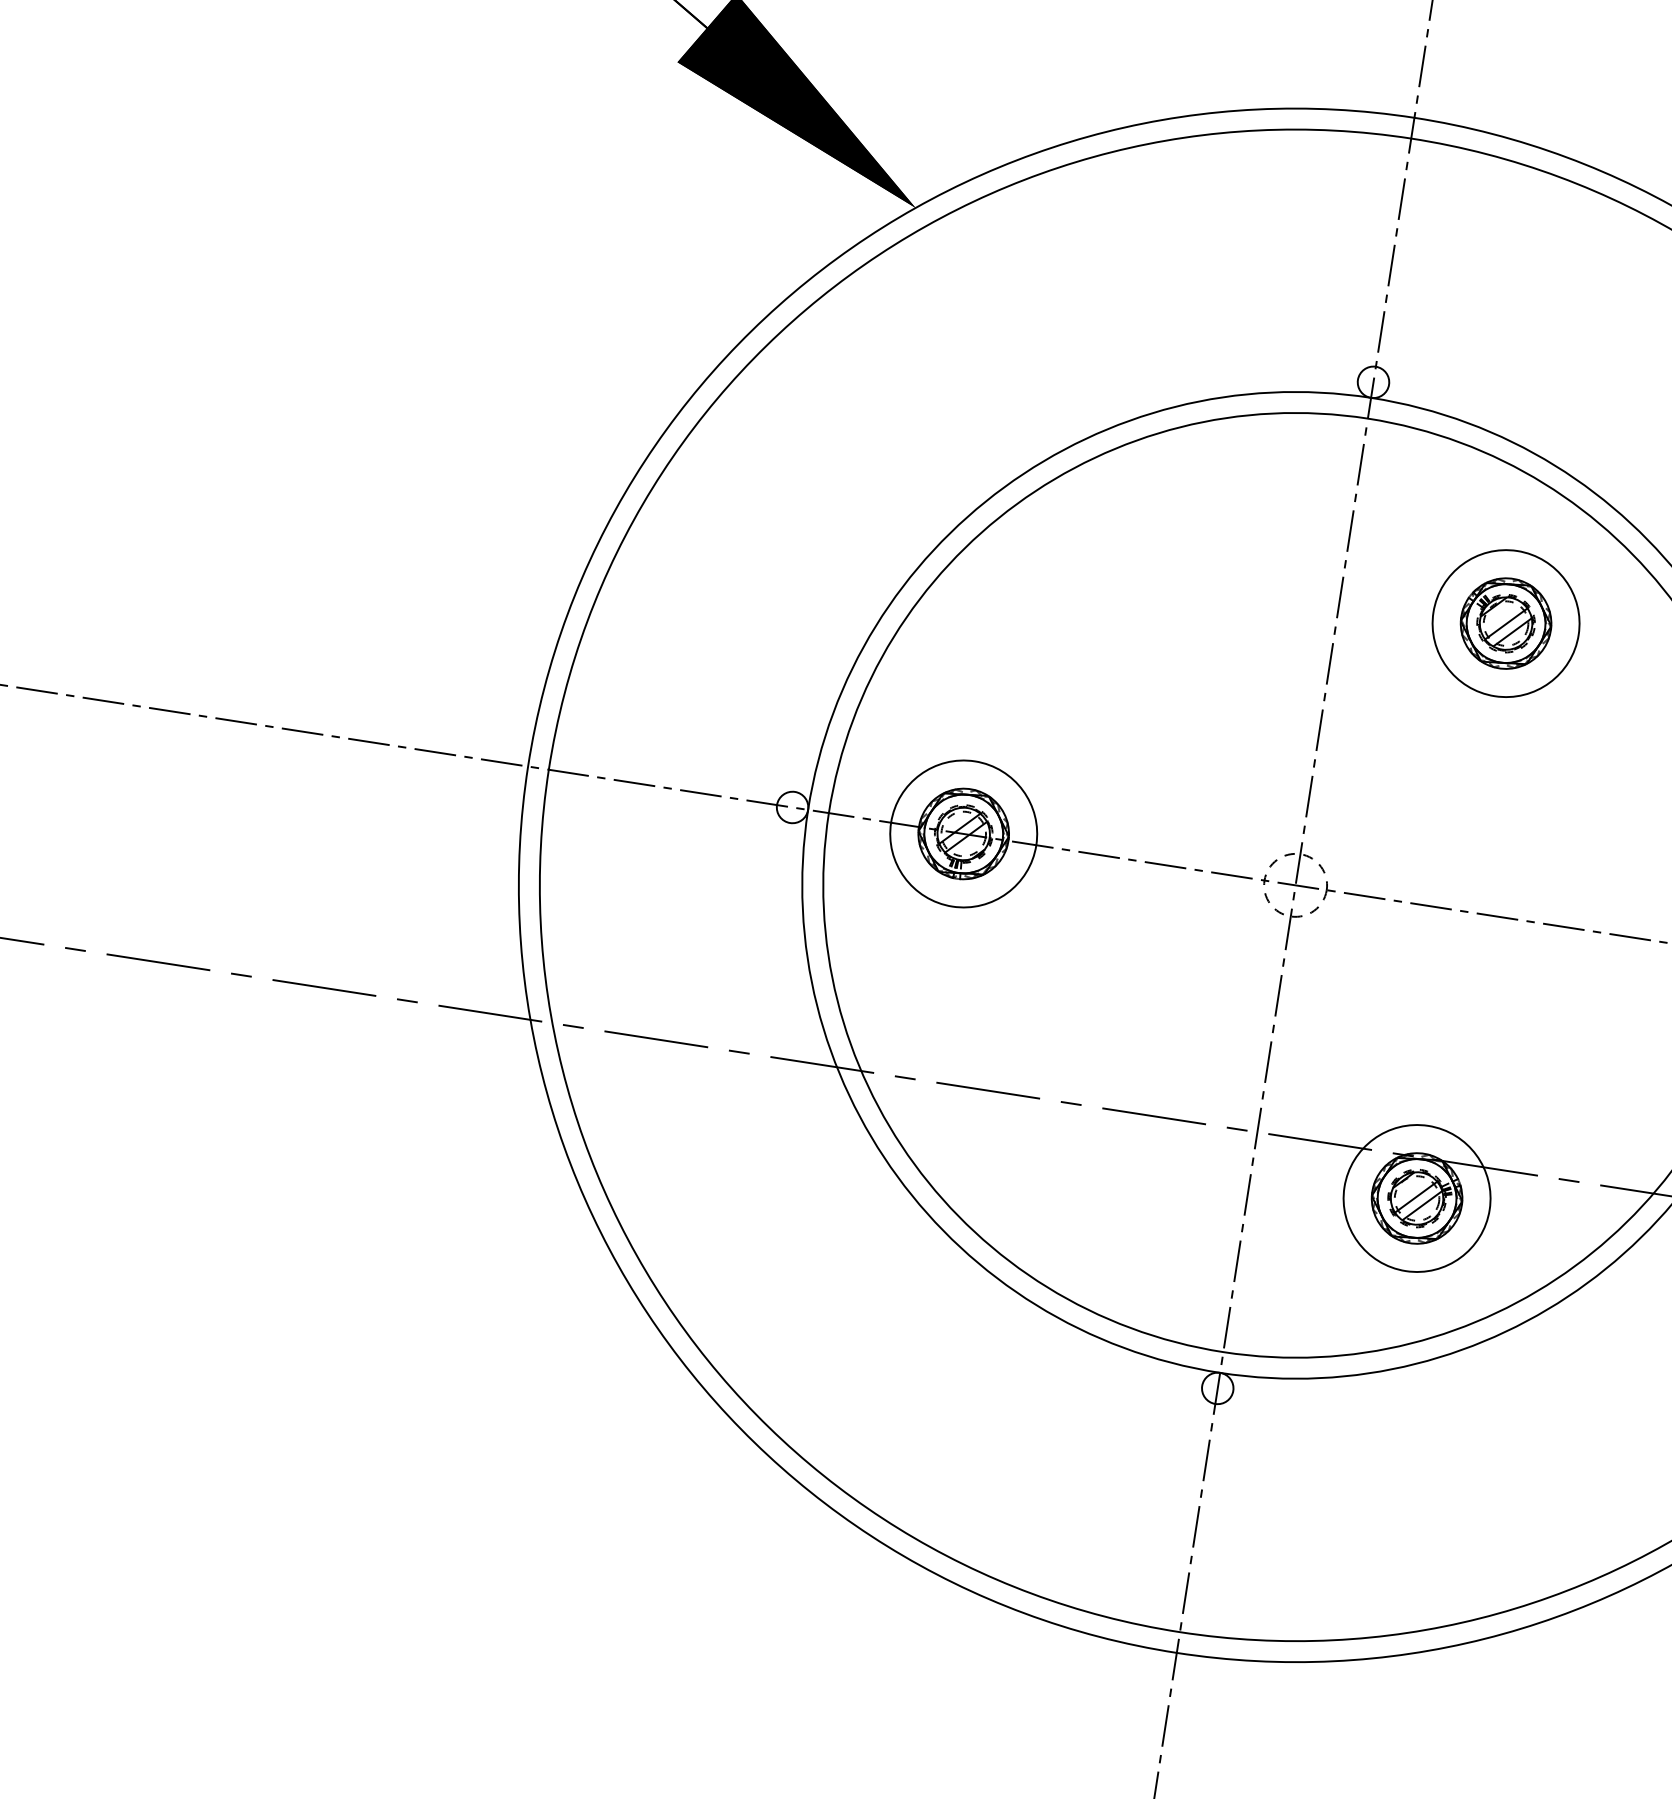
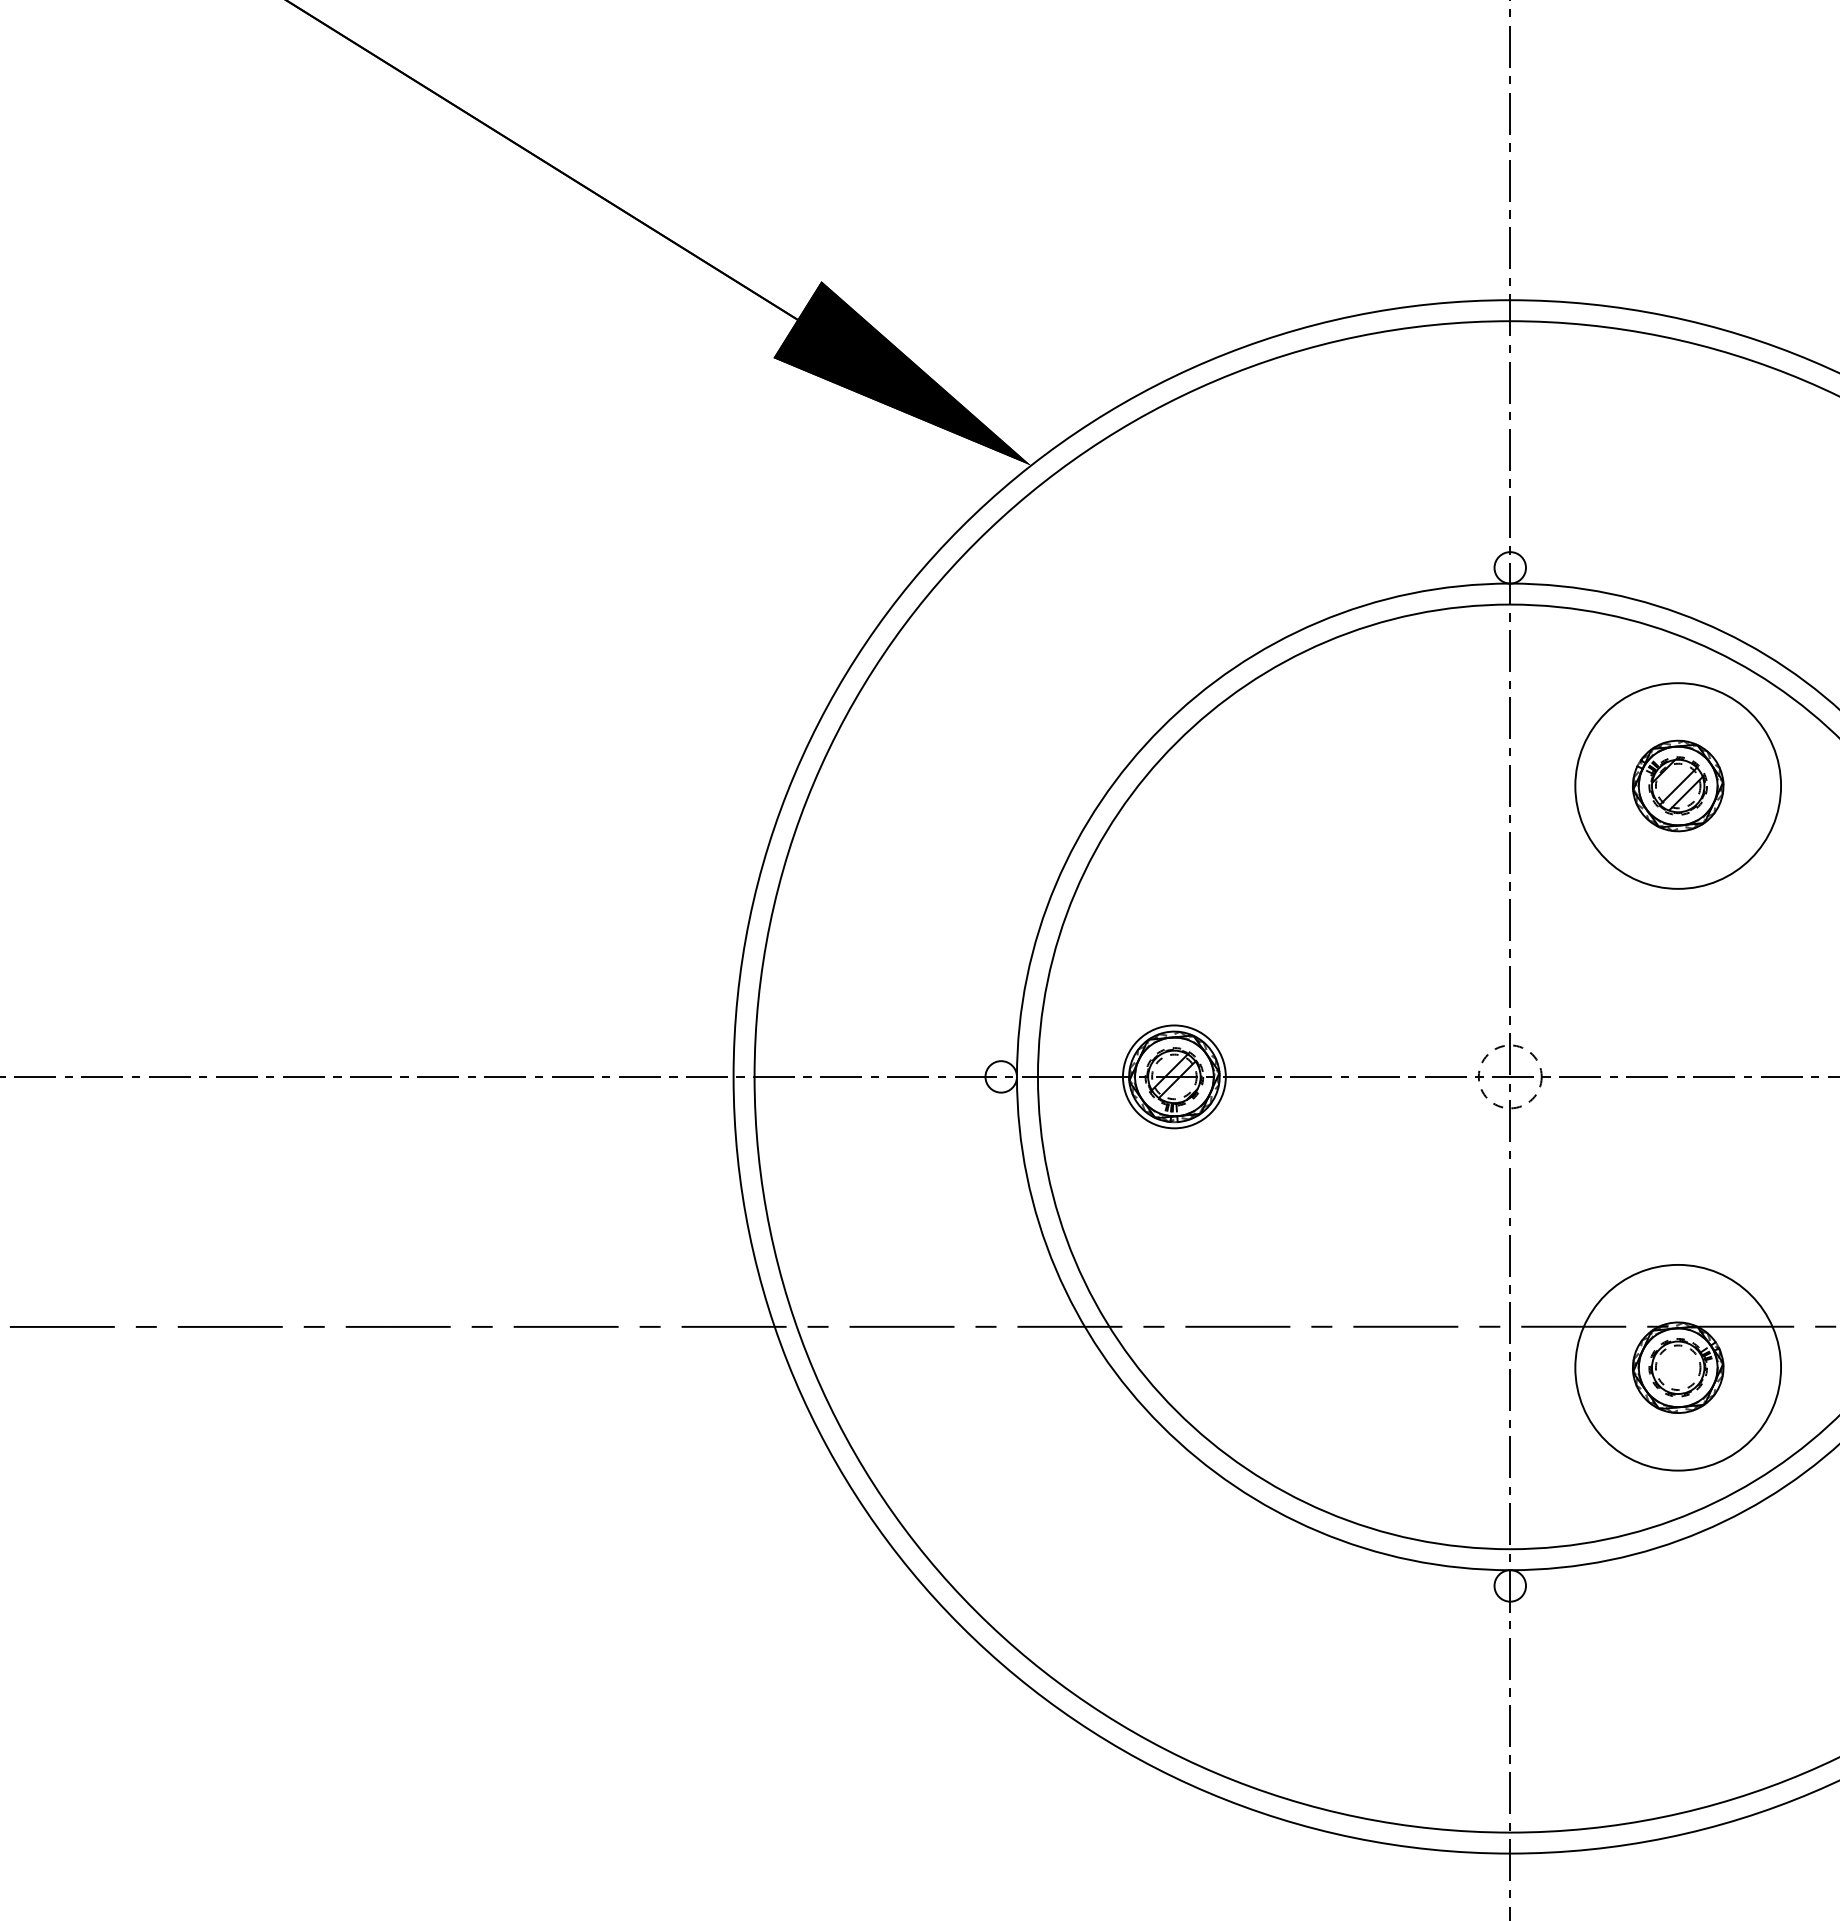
circle: (1505, 622) -> (1677, 785), size x1.4
circle: (962, 833) -> (1173, 1076), size x0.7
hatch: (1415, 1196) -> (1676, 1366), removed
circle: (1416, 1198) -> (1677, 1367), size x1.4

